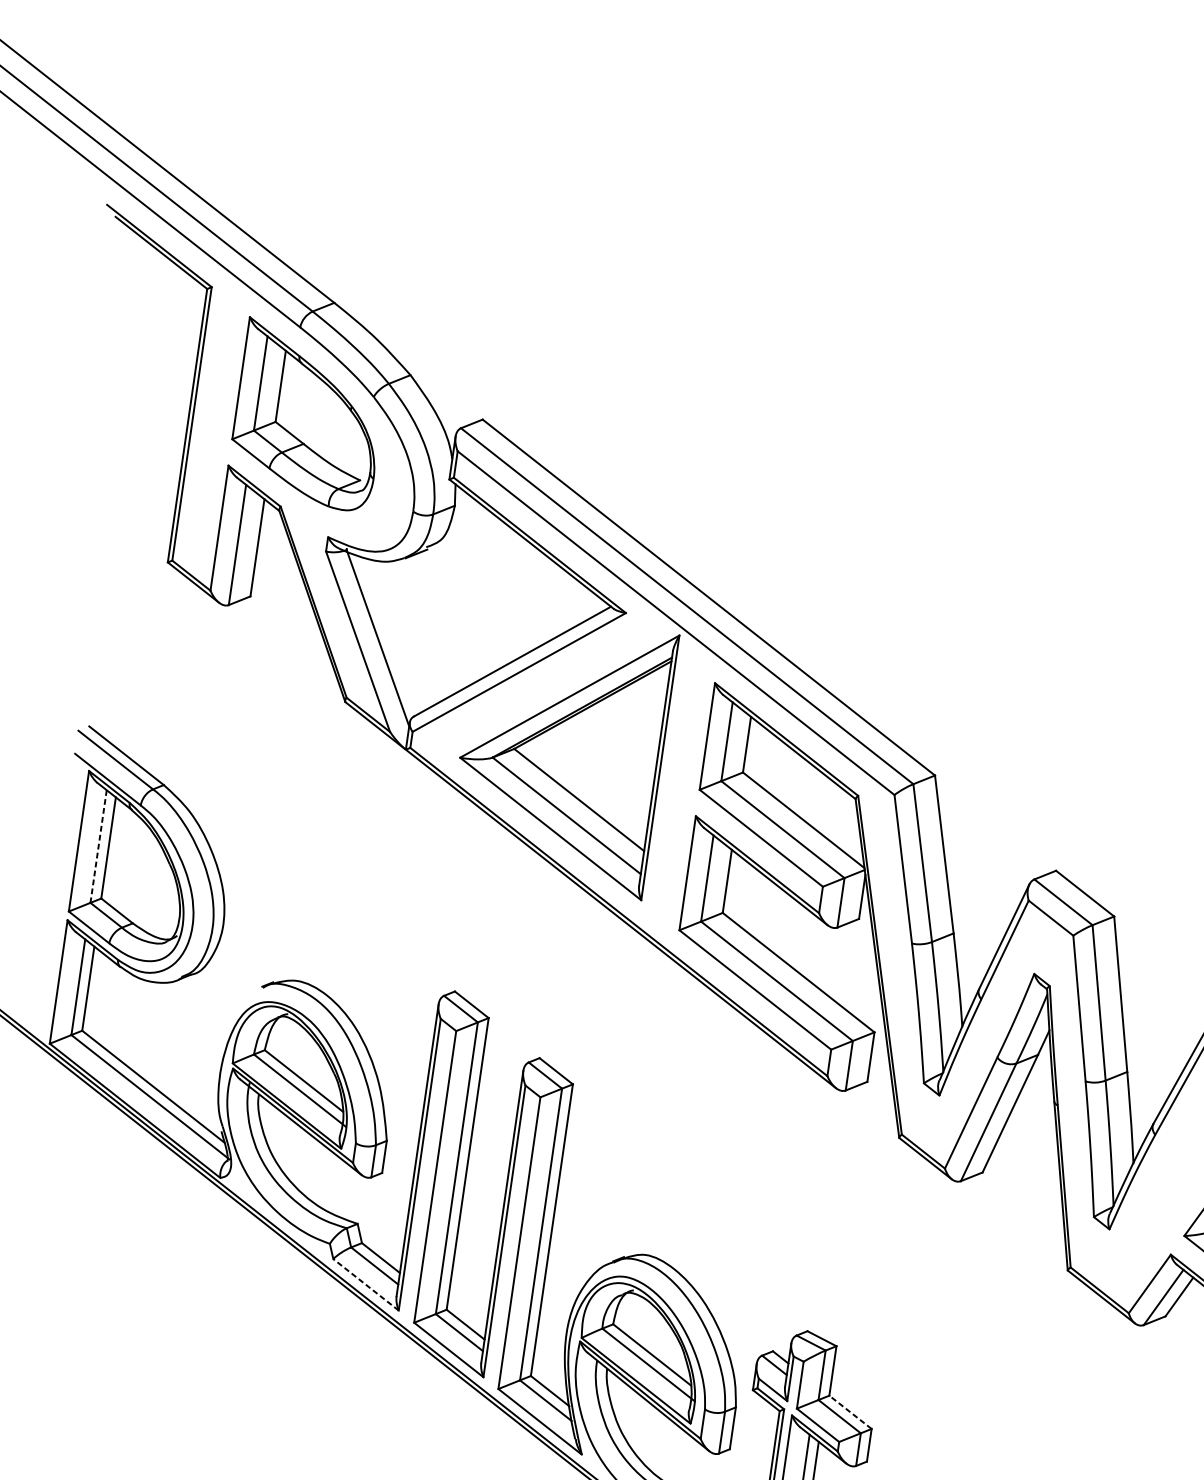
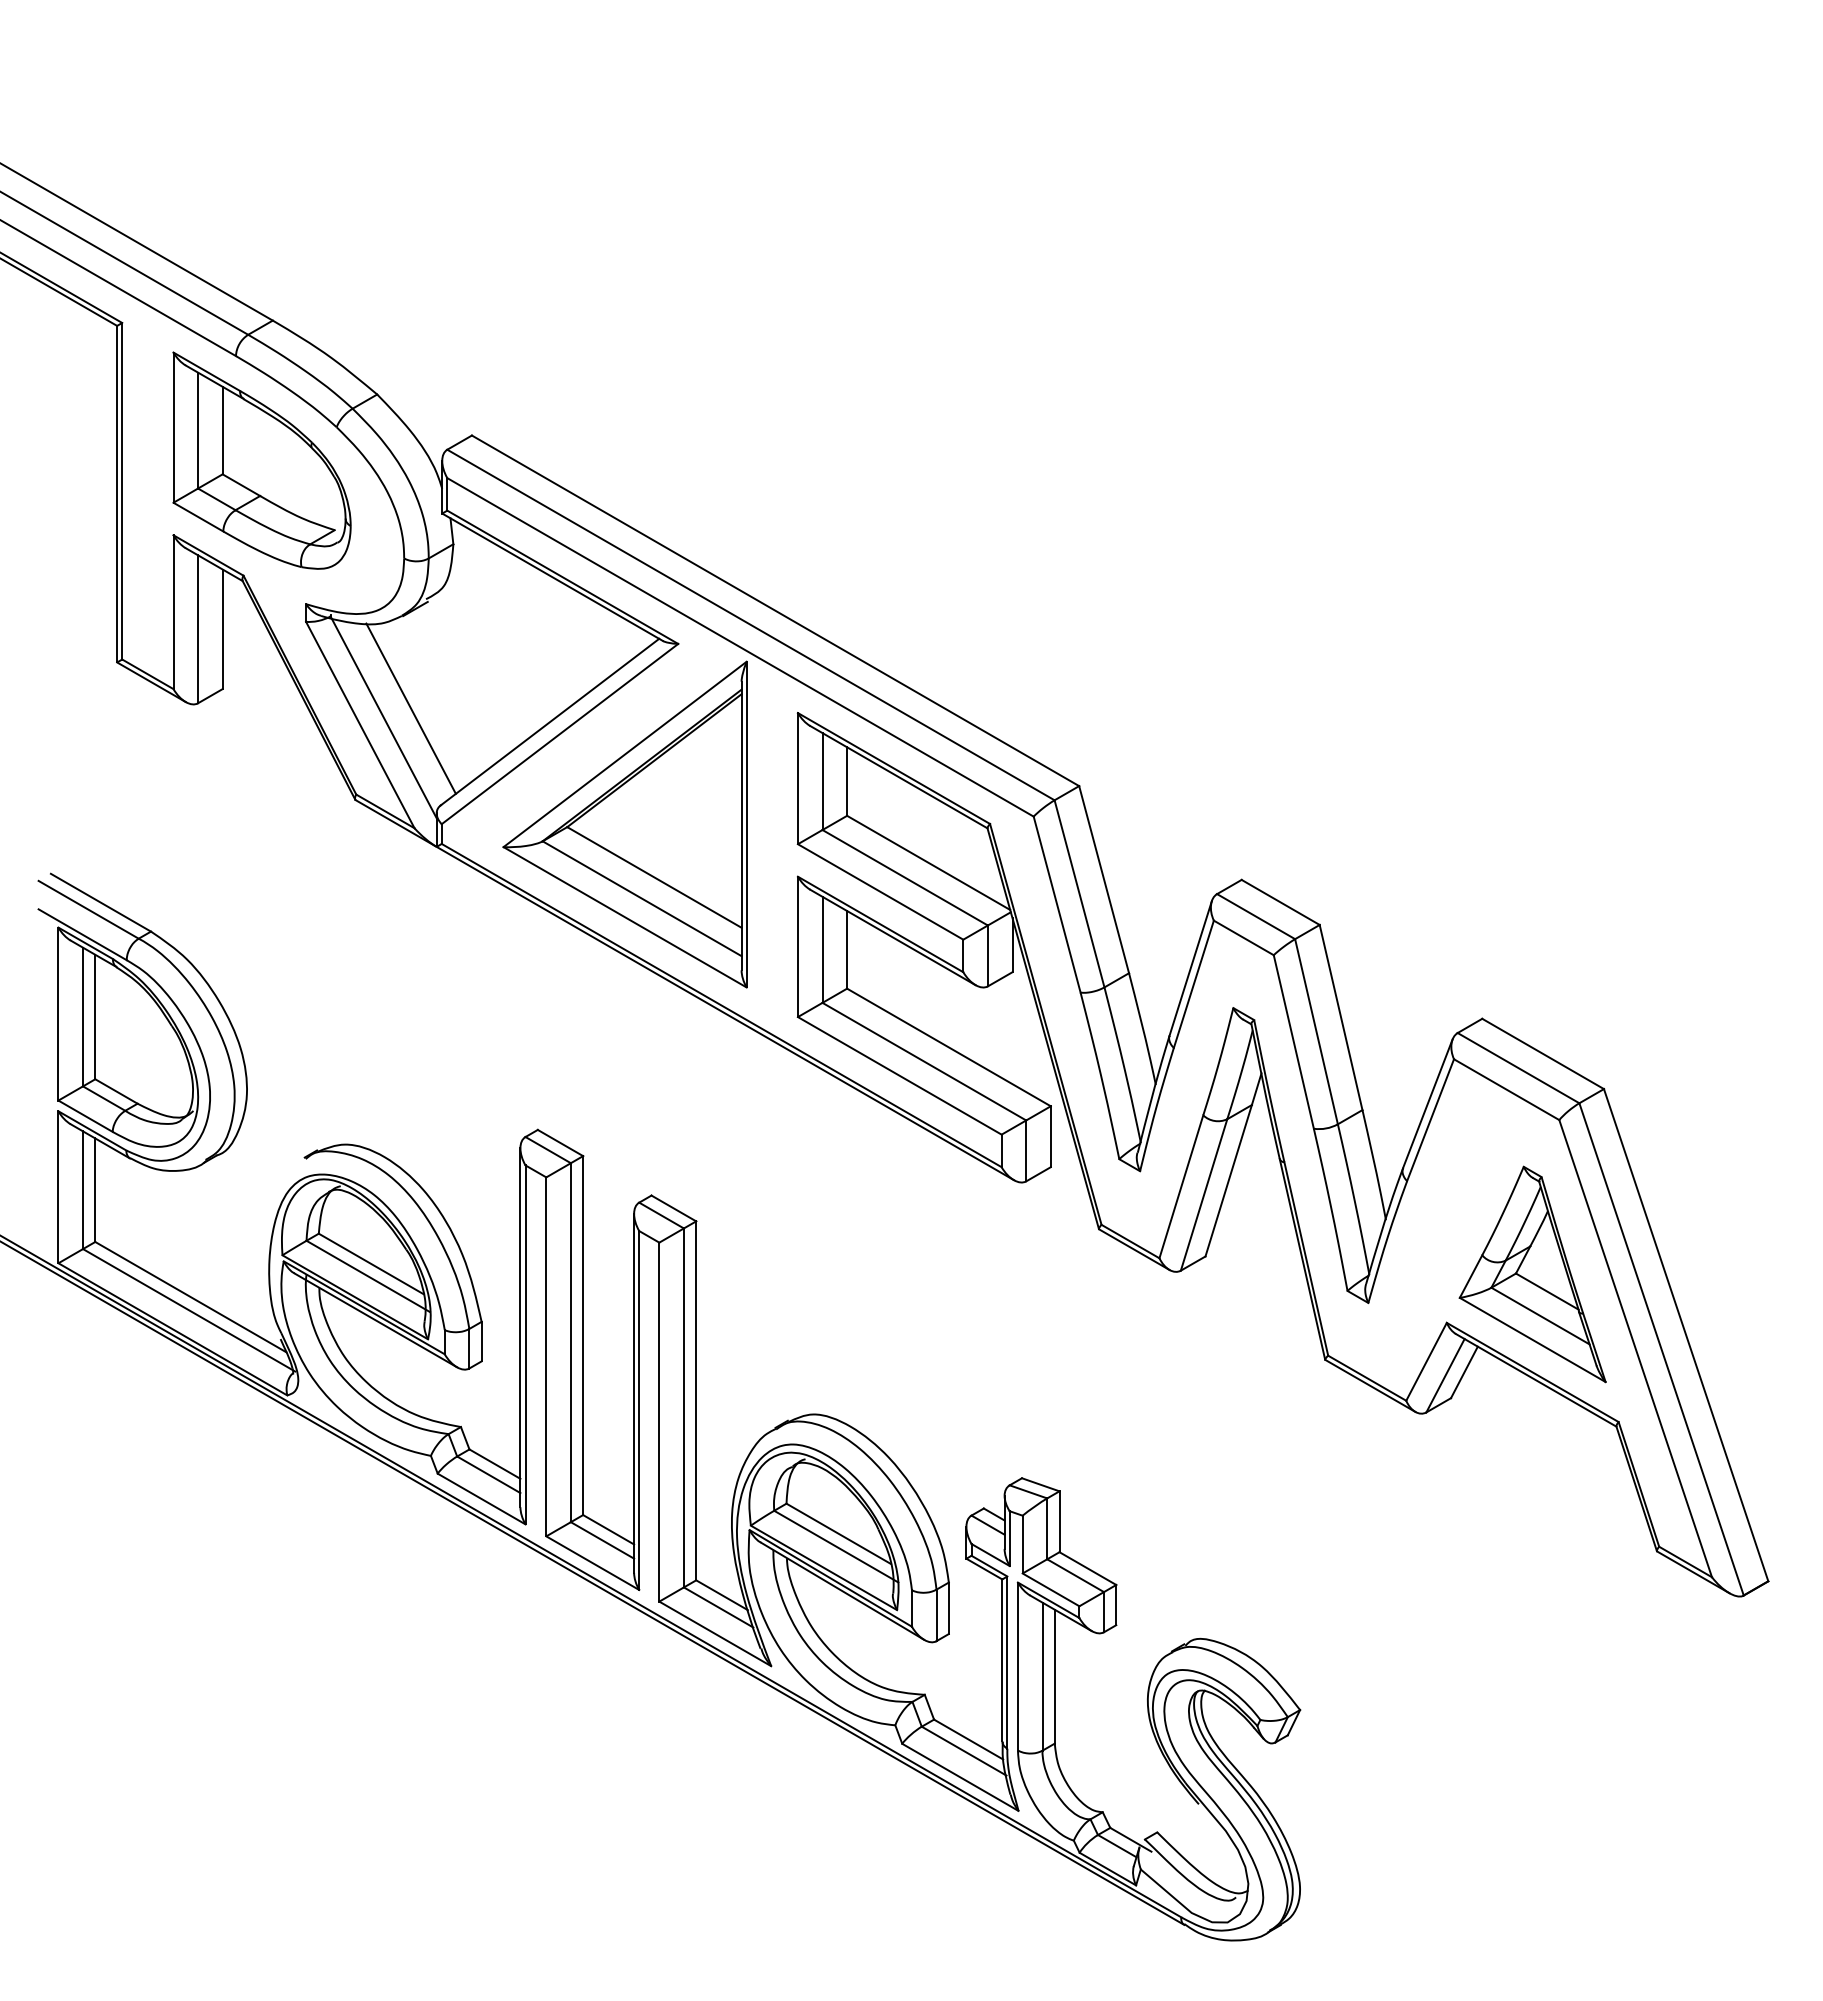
line: (400, 634) -> (410, 708), added
line: (98, 846) -> (83, 1017), dashed -> solid
line: (365, 1285) -> (481, 1499), dashed -> solid
line: (850, 1412) -> (1087, 1568), dashed -> solid

